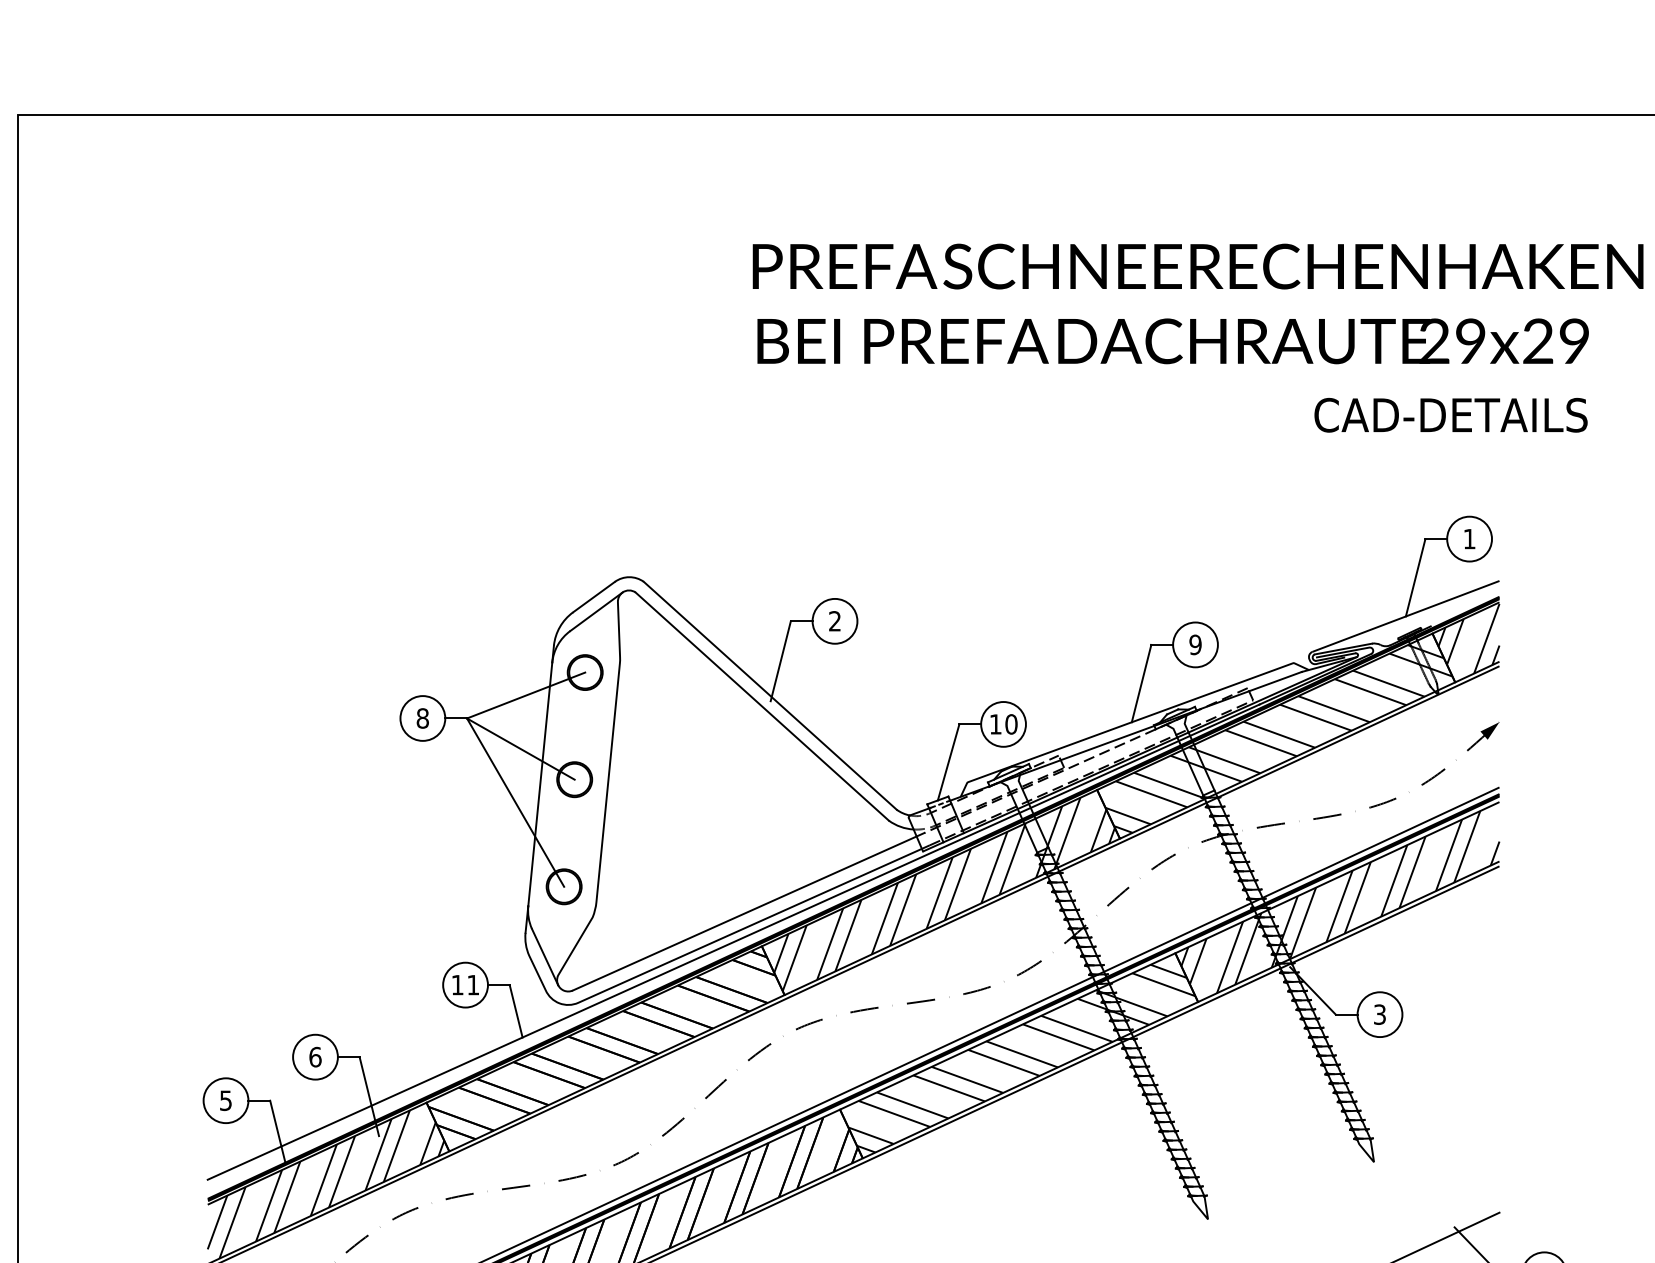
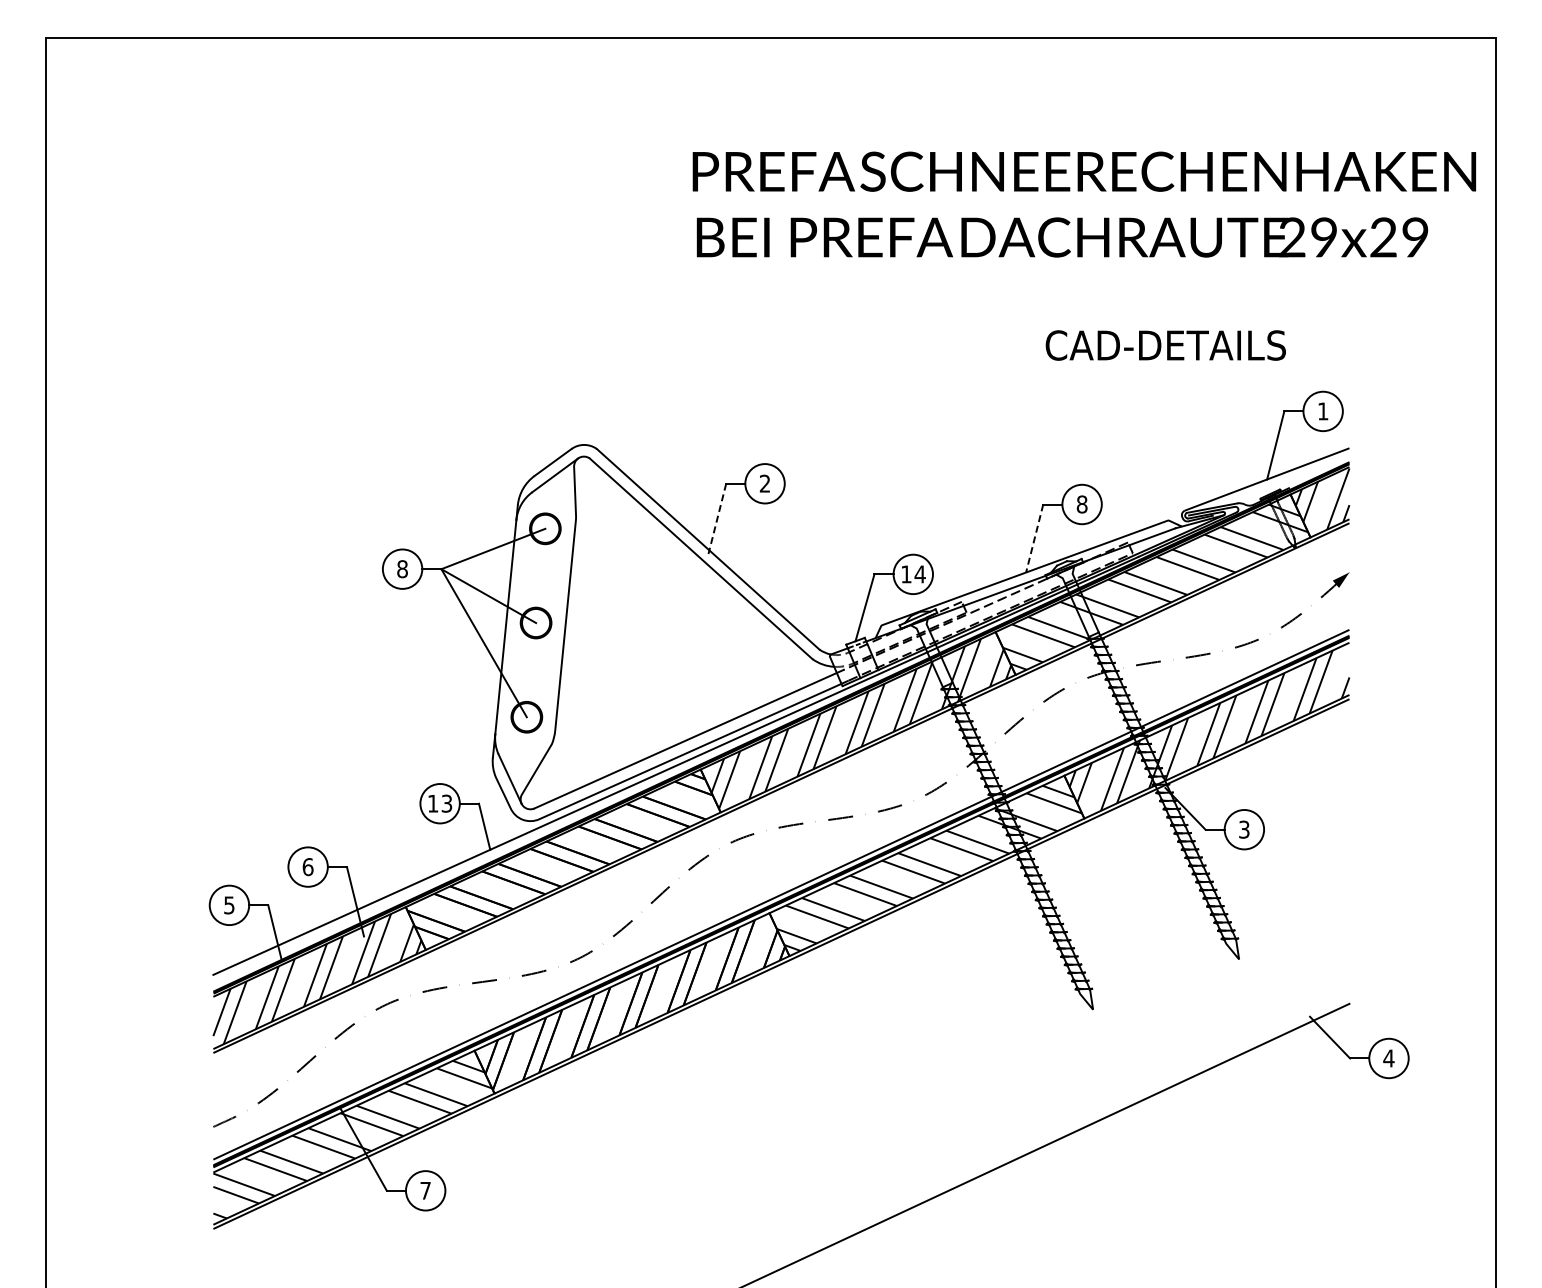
text: (1450, 415) -> (1165, 345), moved
text: (1194, 644) -> (1081, 504), 9 -> 8
line: (780, 661) -> (717, 519), solid -> dashed
line: (1141, 684) -> (1034, 539), solid -> dashed
text: (1010, 724) -> (919, 574), 10 -> 14
text: (472, 984) -> (446, 803), 11 -> 13

